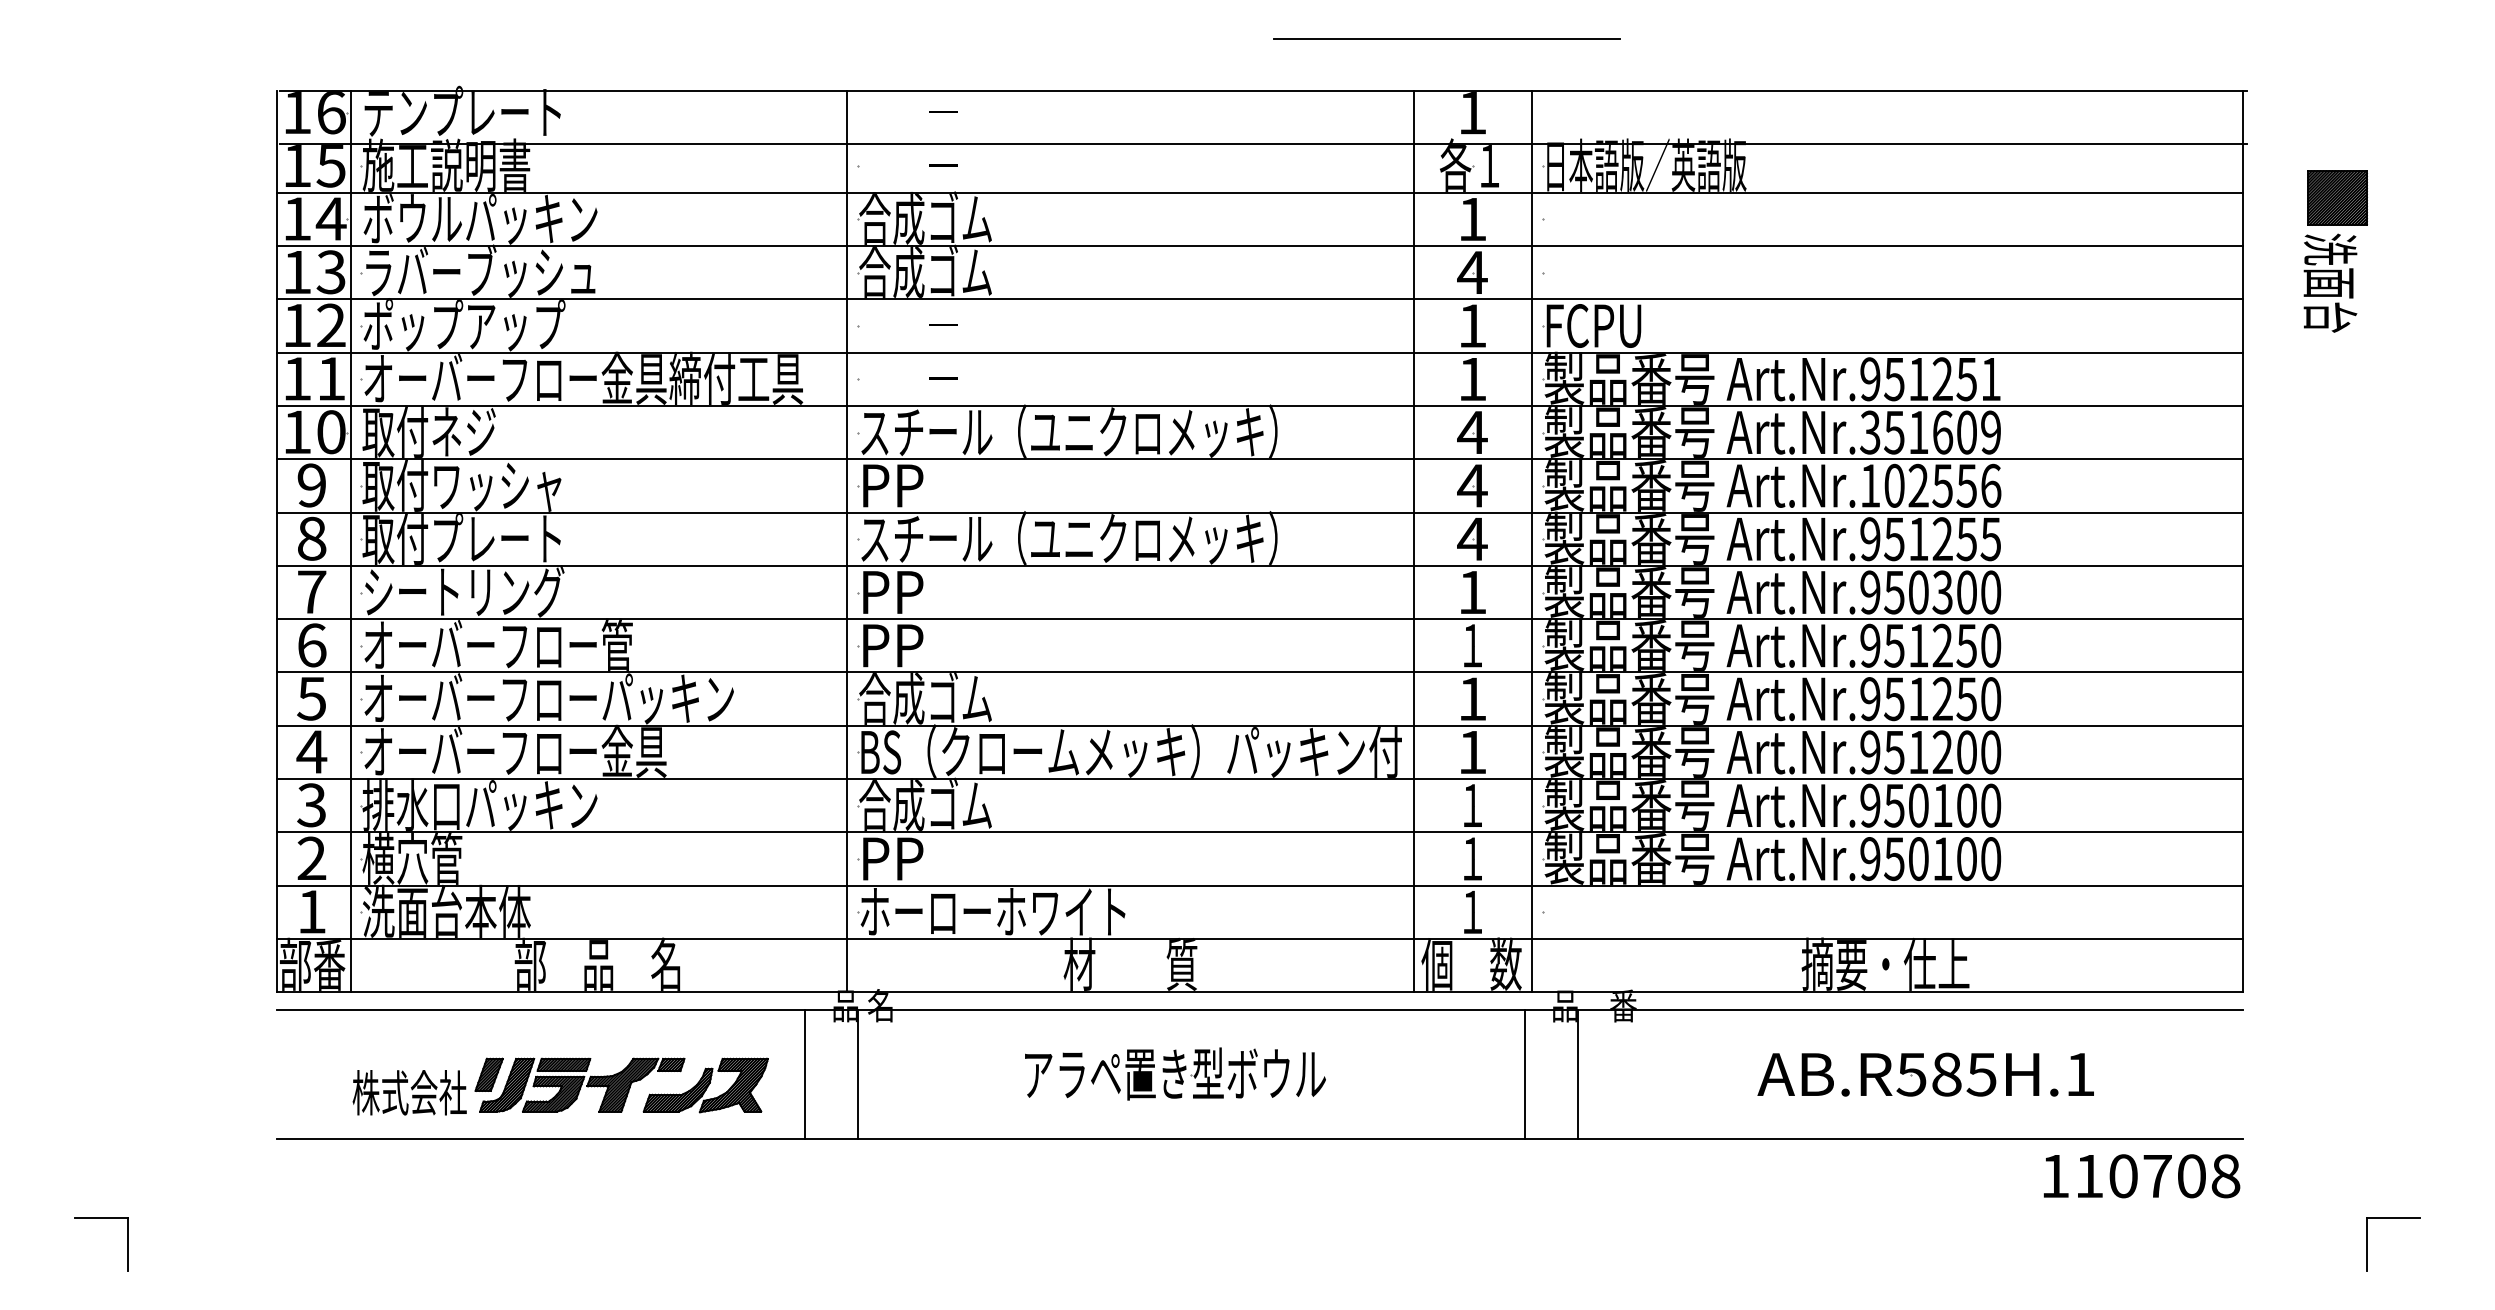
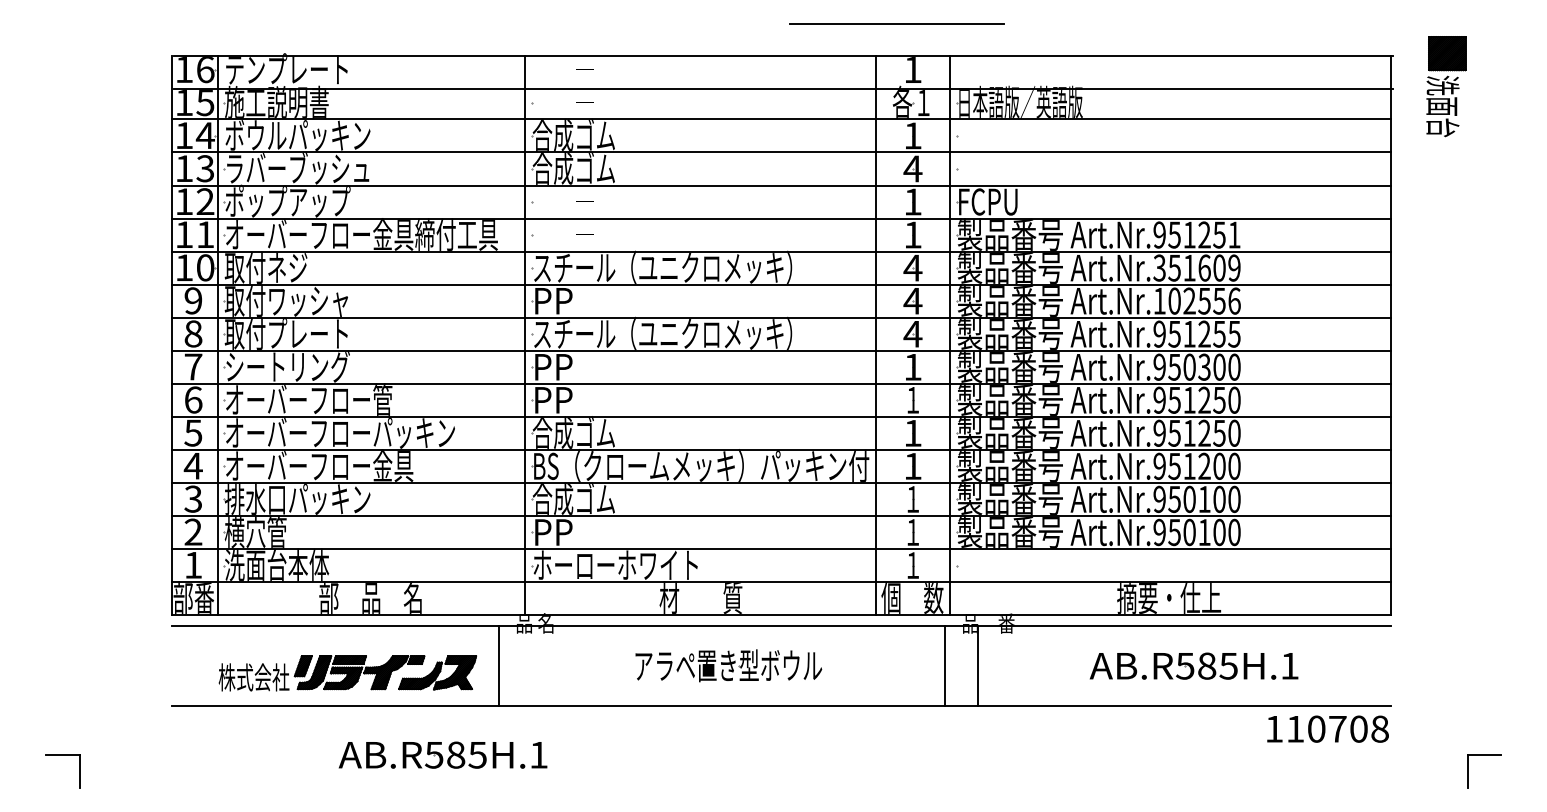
part: (2336, 250) -> (1446, 86), moved
line: (857, 1073) -> (531, 665), removed
part: (713, 1217) -> (442, 754), added

